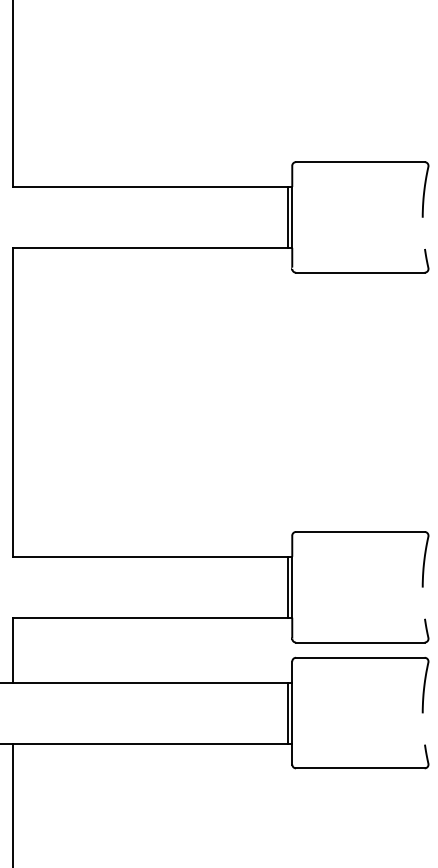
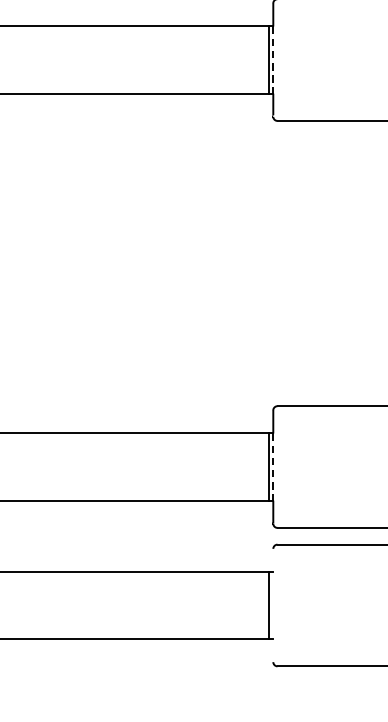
line: (292, 217) -> (273, 60), solid -> dashed
line: (292, 587) -> (273, 467), solid -> dashed
line: (292, 712) -> (273, 604), removed

